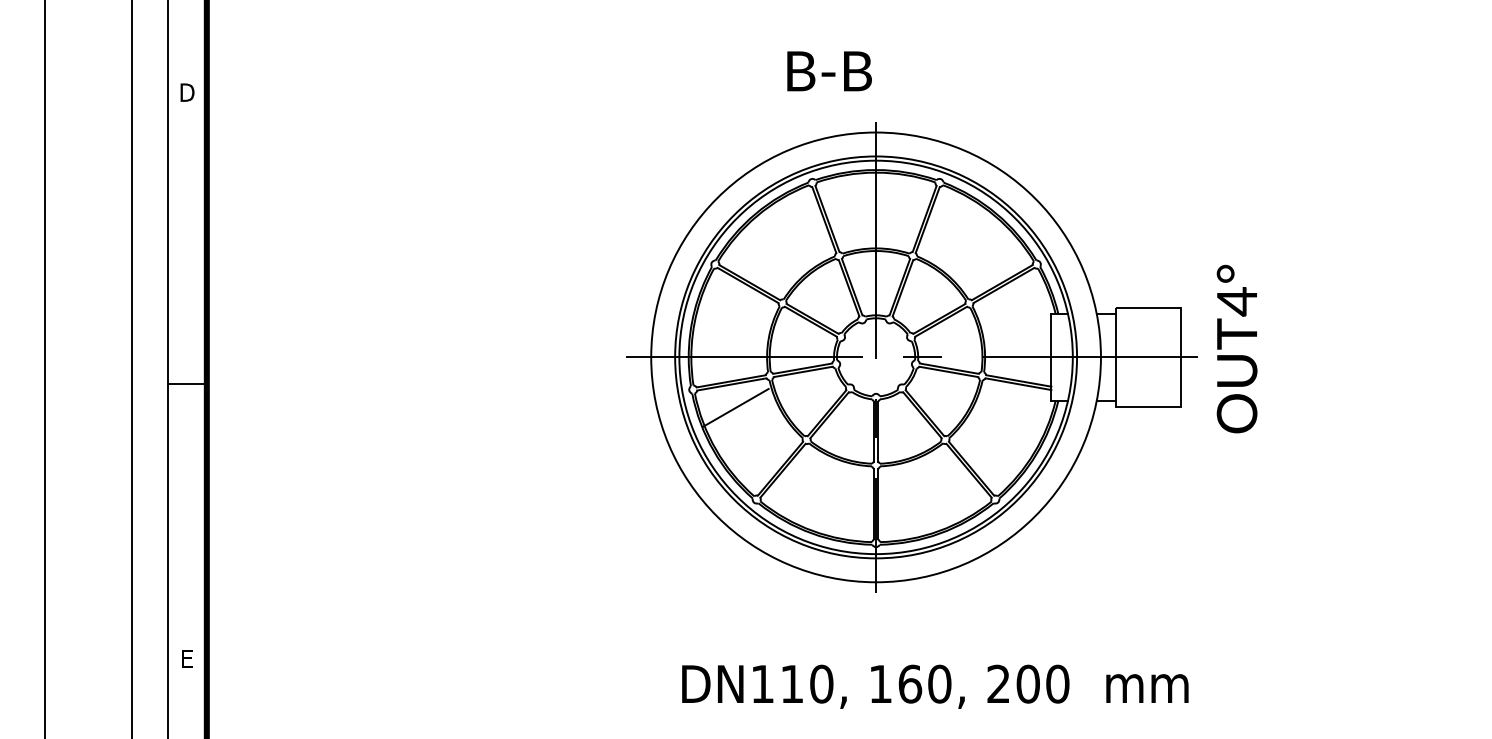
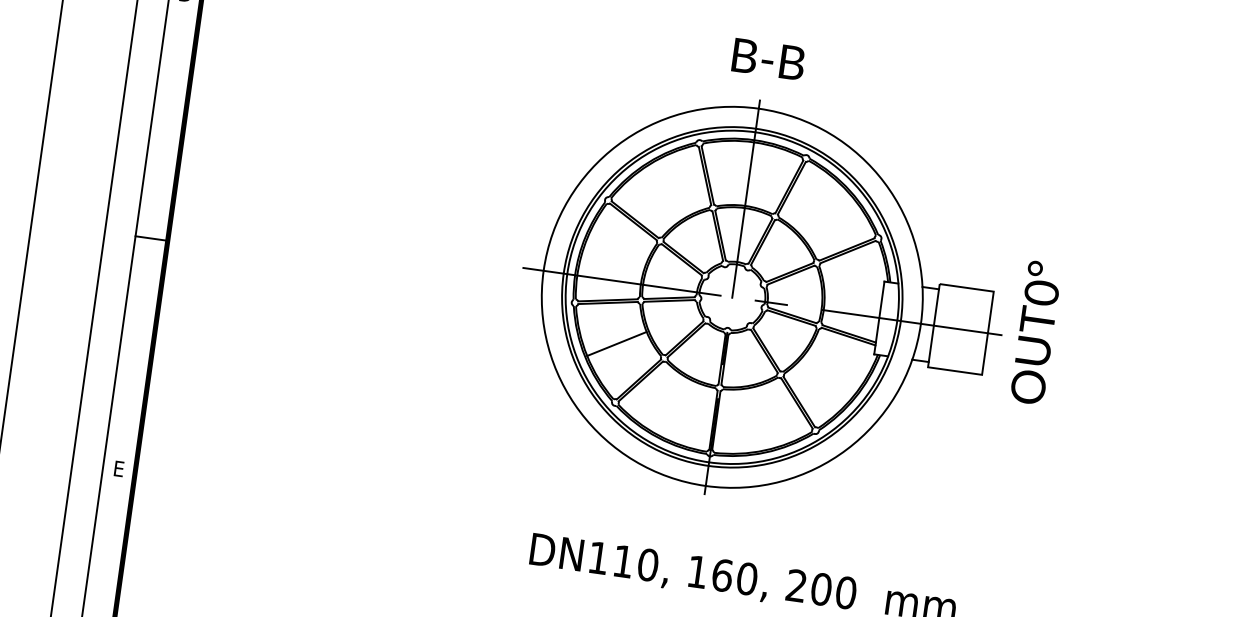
text: (829, 71) -> (768, 59), moved
text: (1236, 301) -> (1041, 292), OUT4° -> OUT0°
line: (735, 407) -> (616, 343), moved

